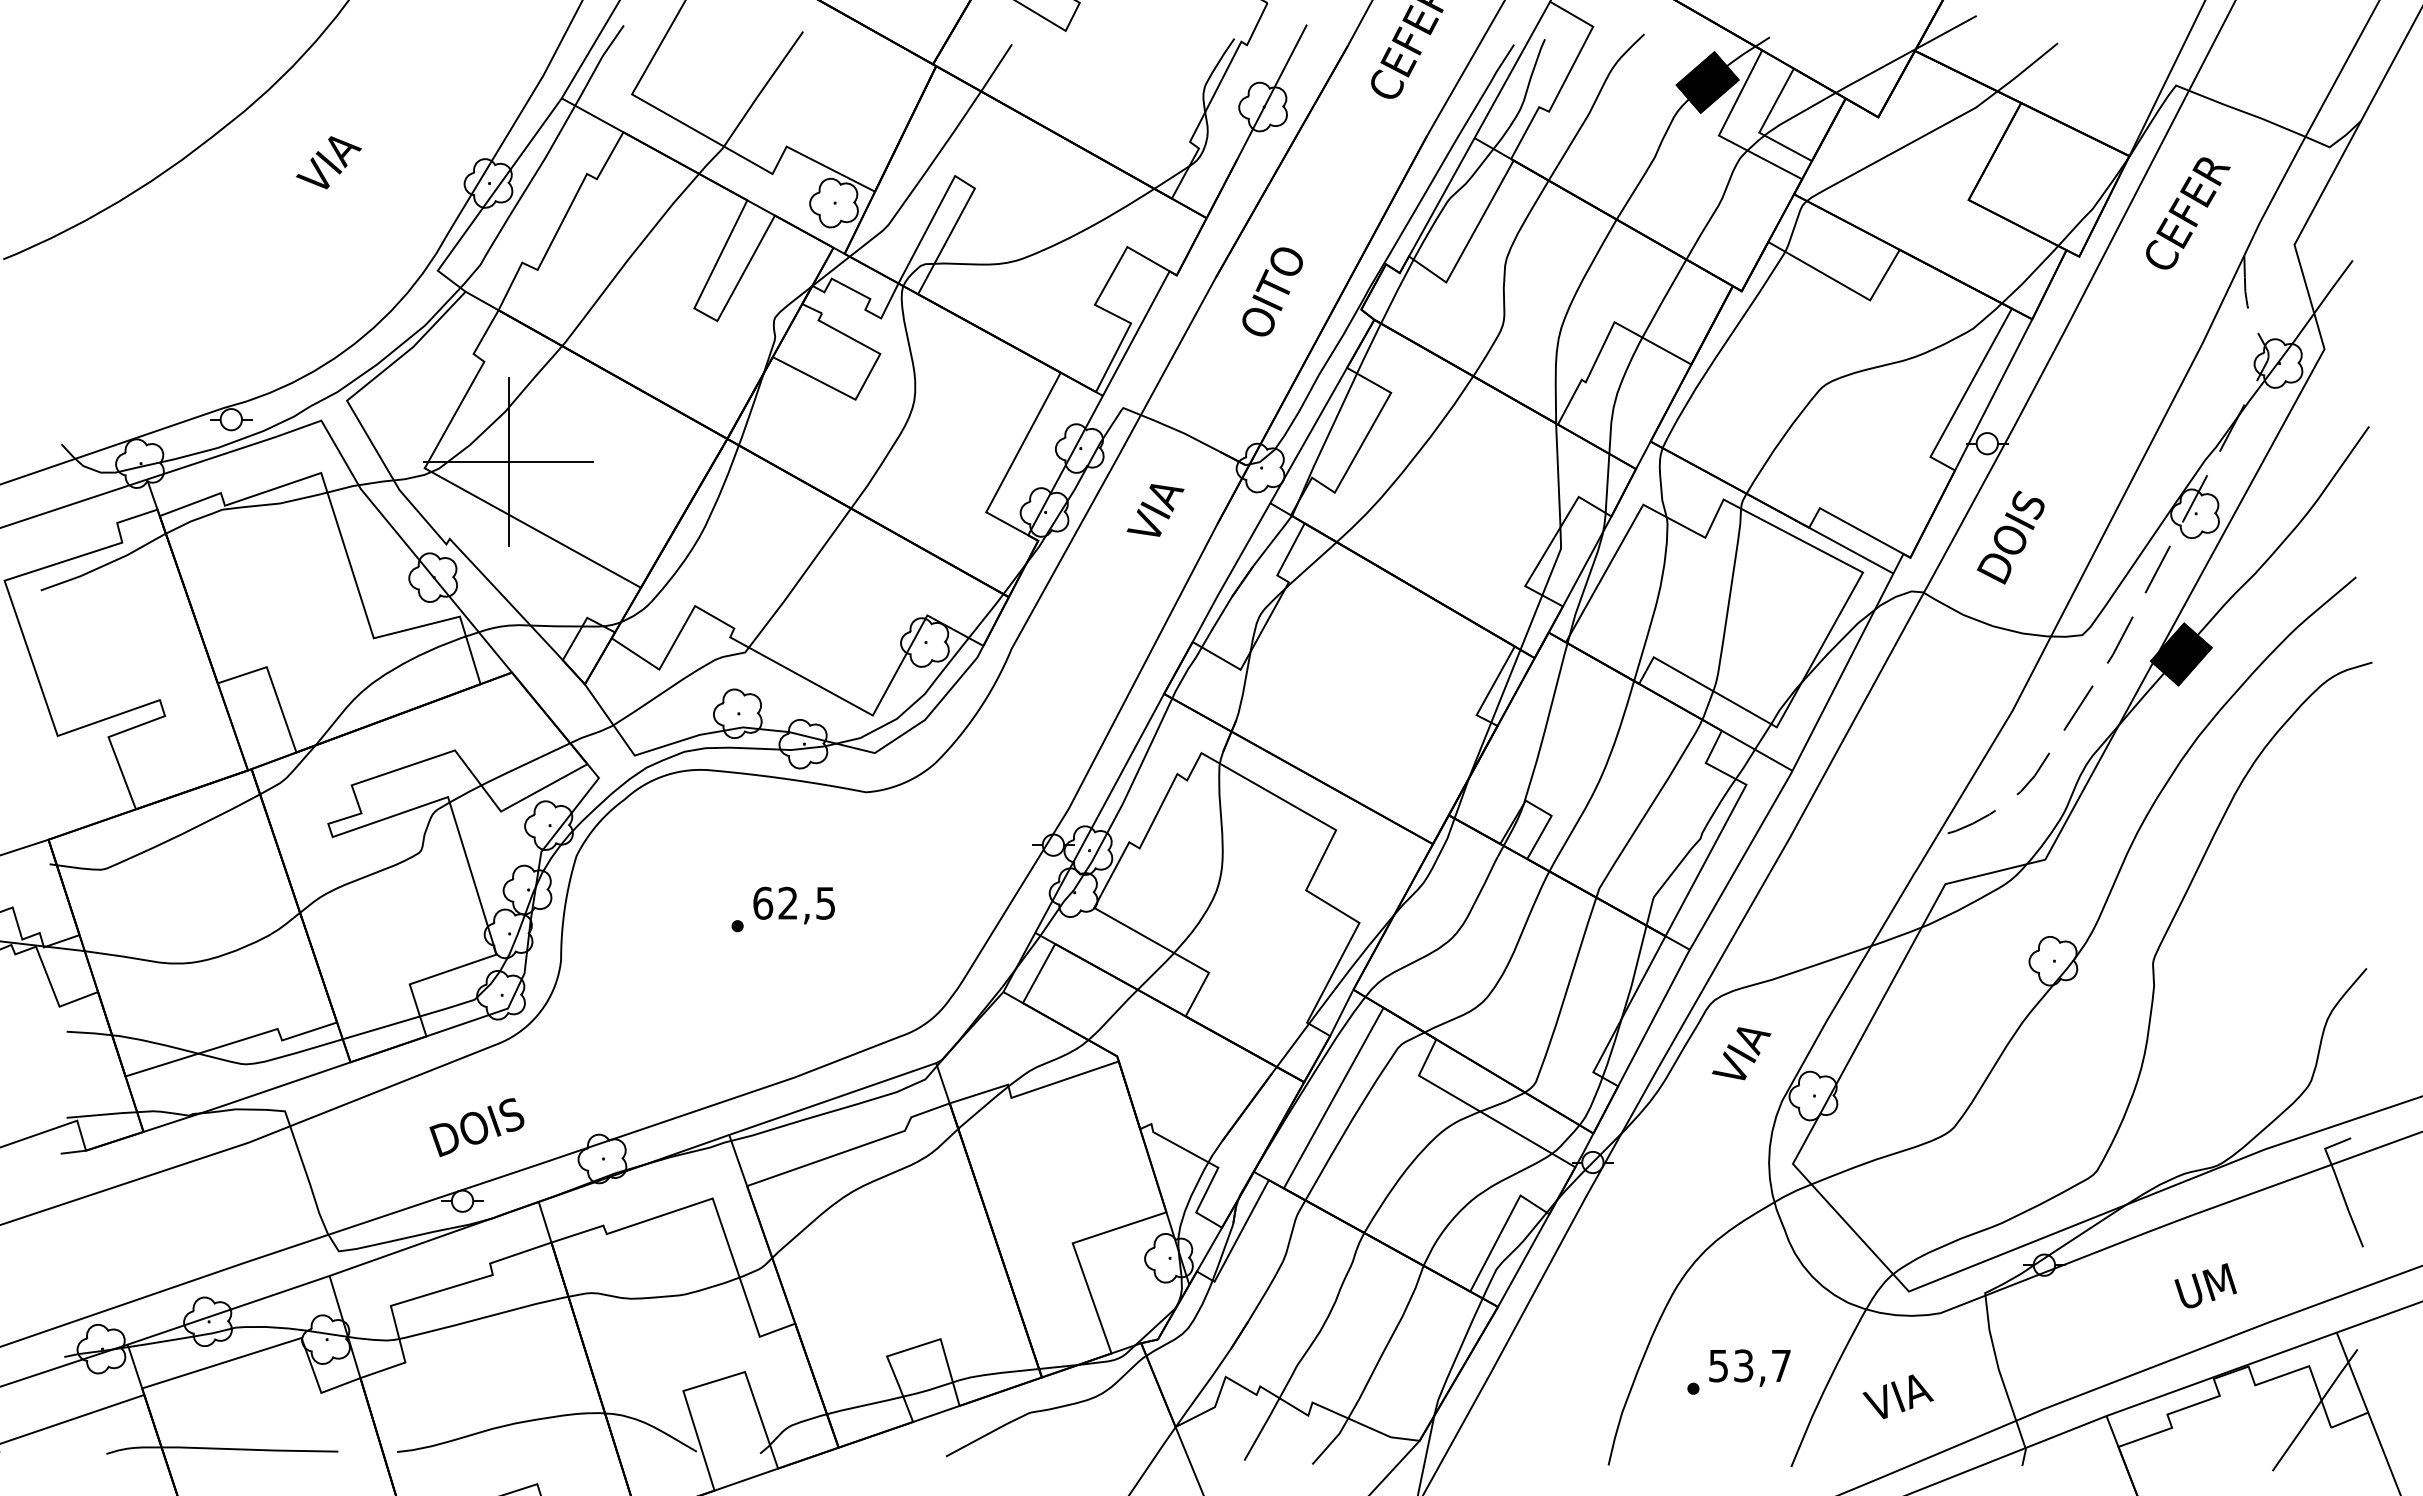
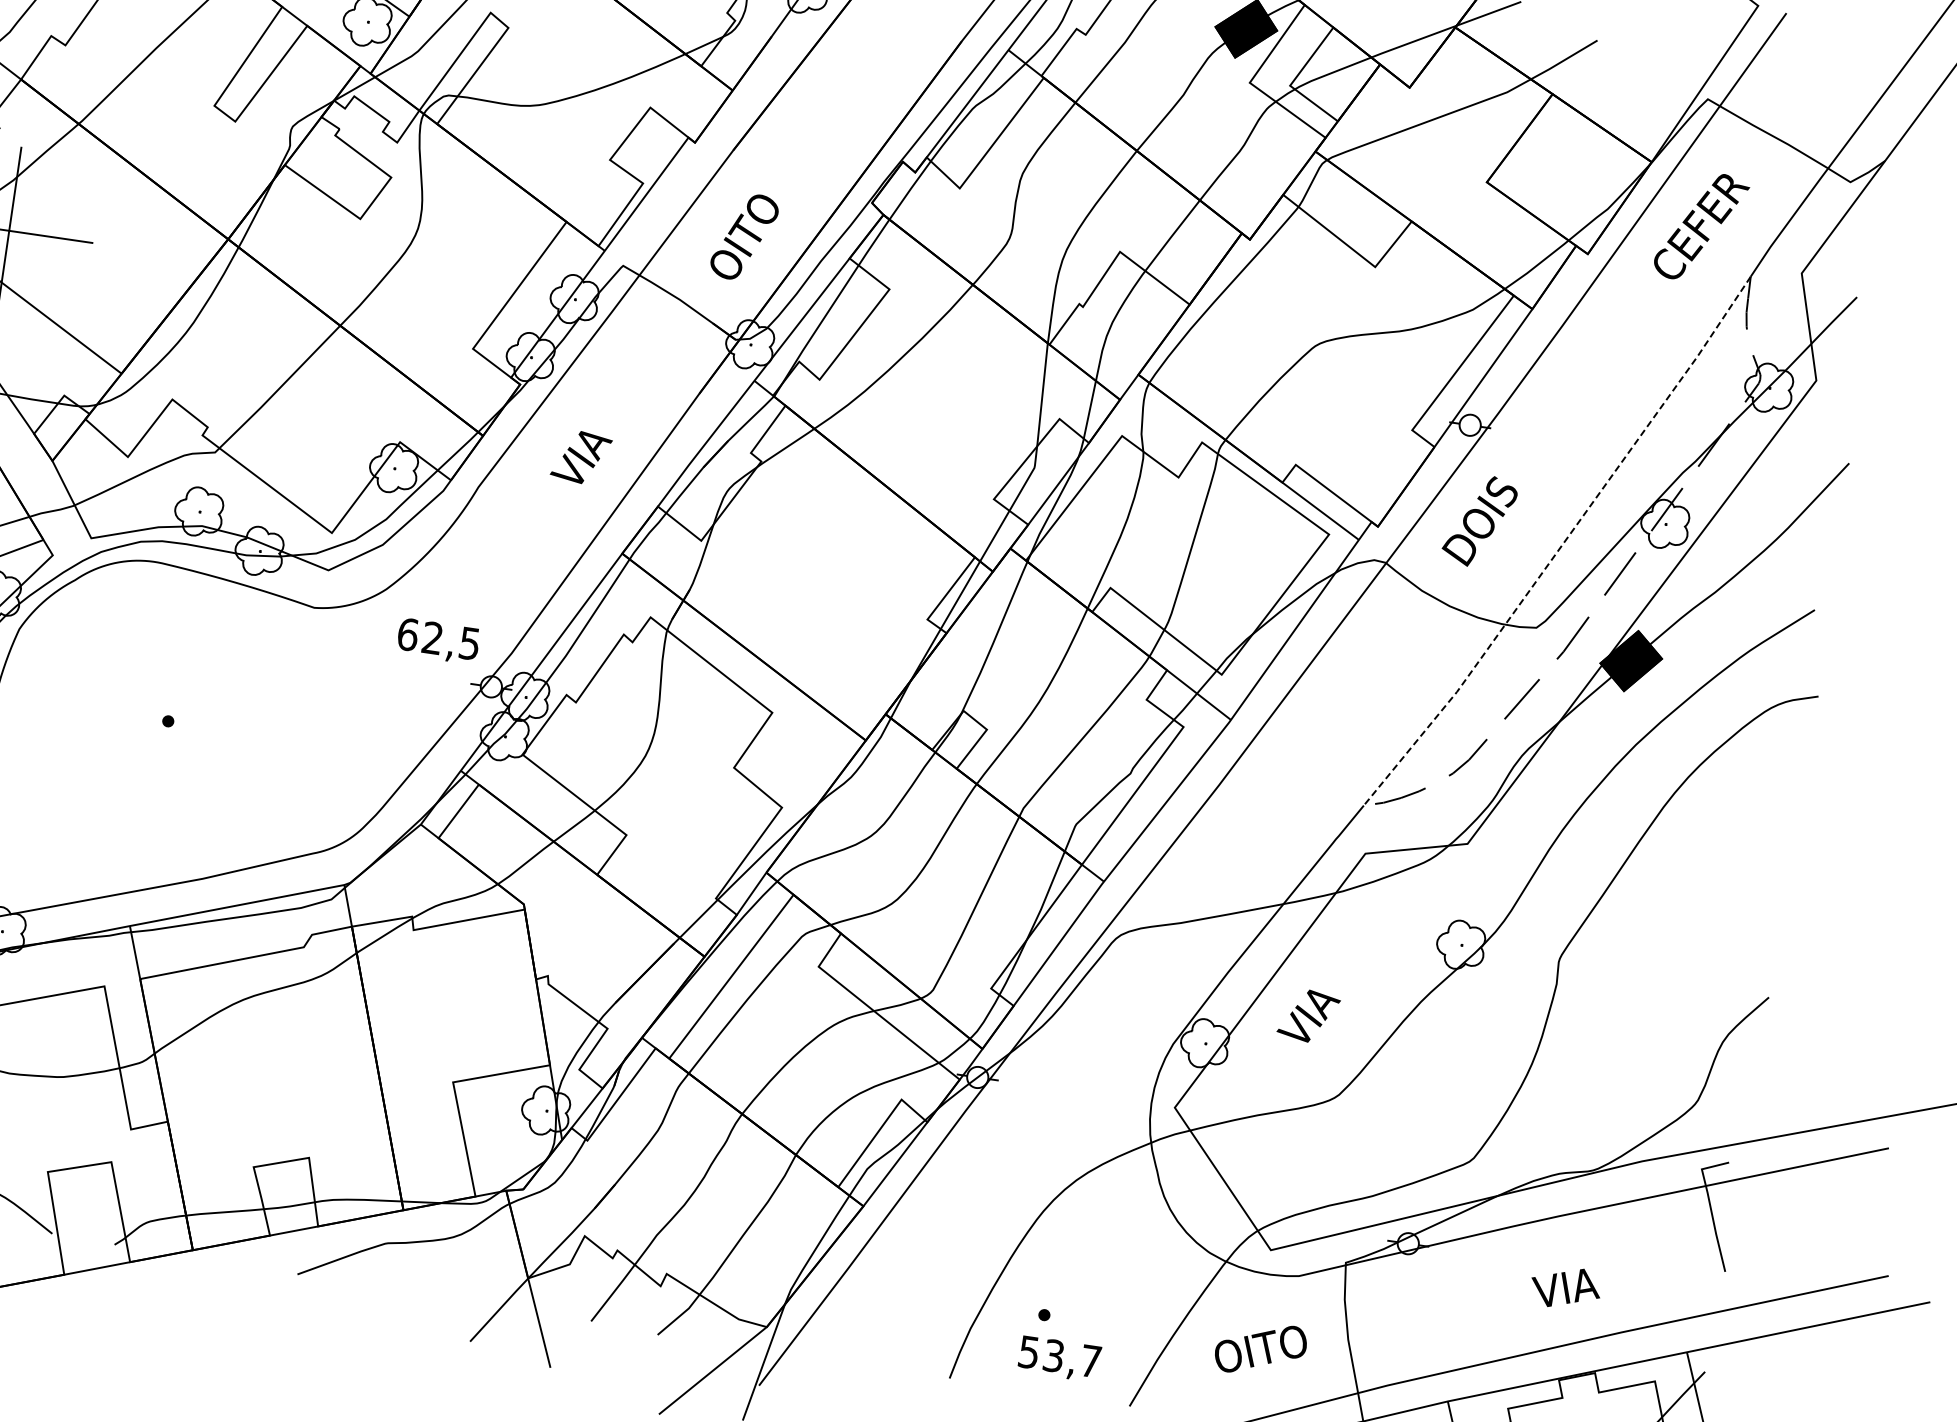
text: (1272, 291) -> (744, 236), moved
text: (1155, 510) -> (581, 457), moved
line: (2095, 549) -> (1561, 545), solid -> dashed
text: (793, 905) -> (437, 641), moved
text: (1741, 1053) -> (1308, 1015), moved
text: (2206, 1285) -> (1565, 1287), UM -> VIA
text: (1749, 1367) -> (1059, 1358), moved
text: (1910, 1391) -> (1258, 1349), VIA -> OITO

